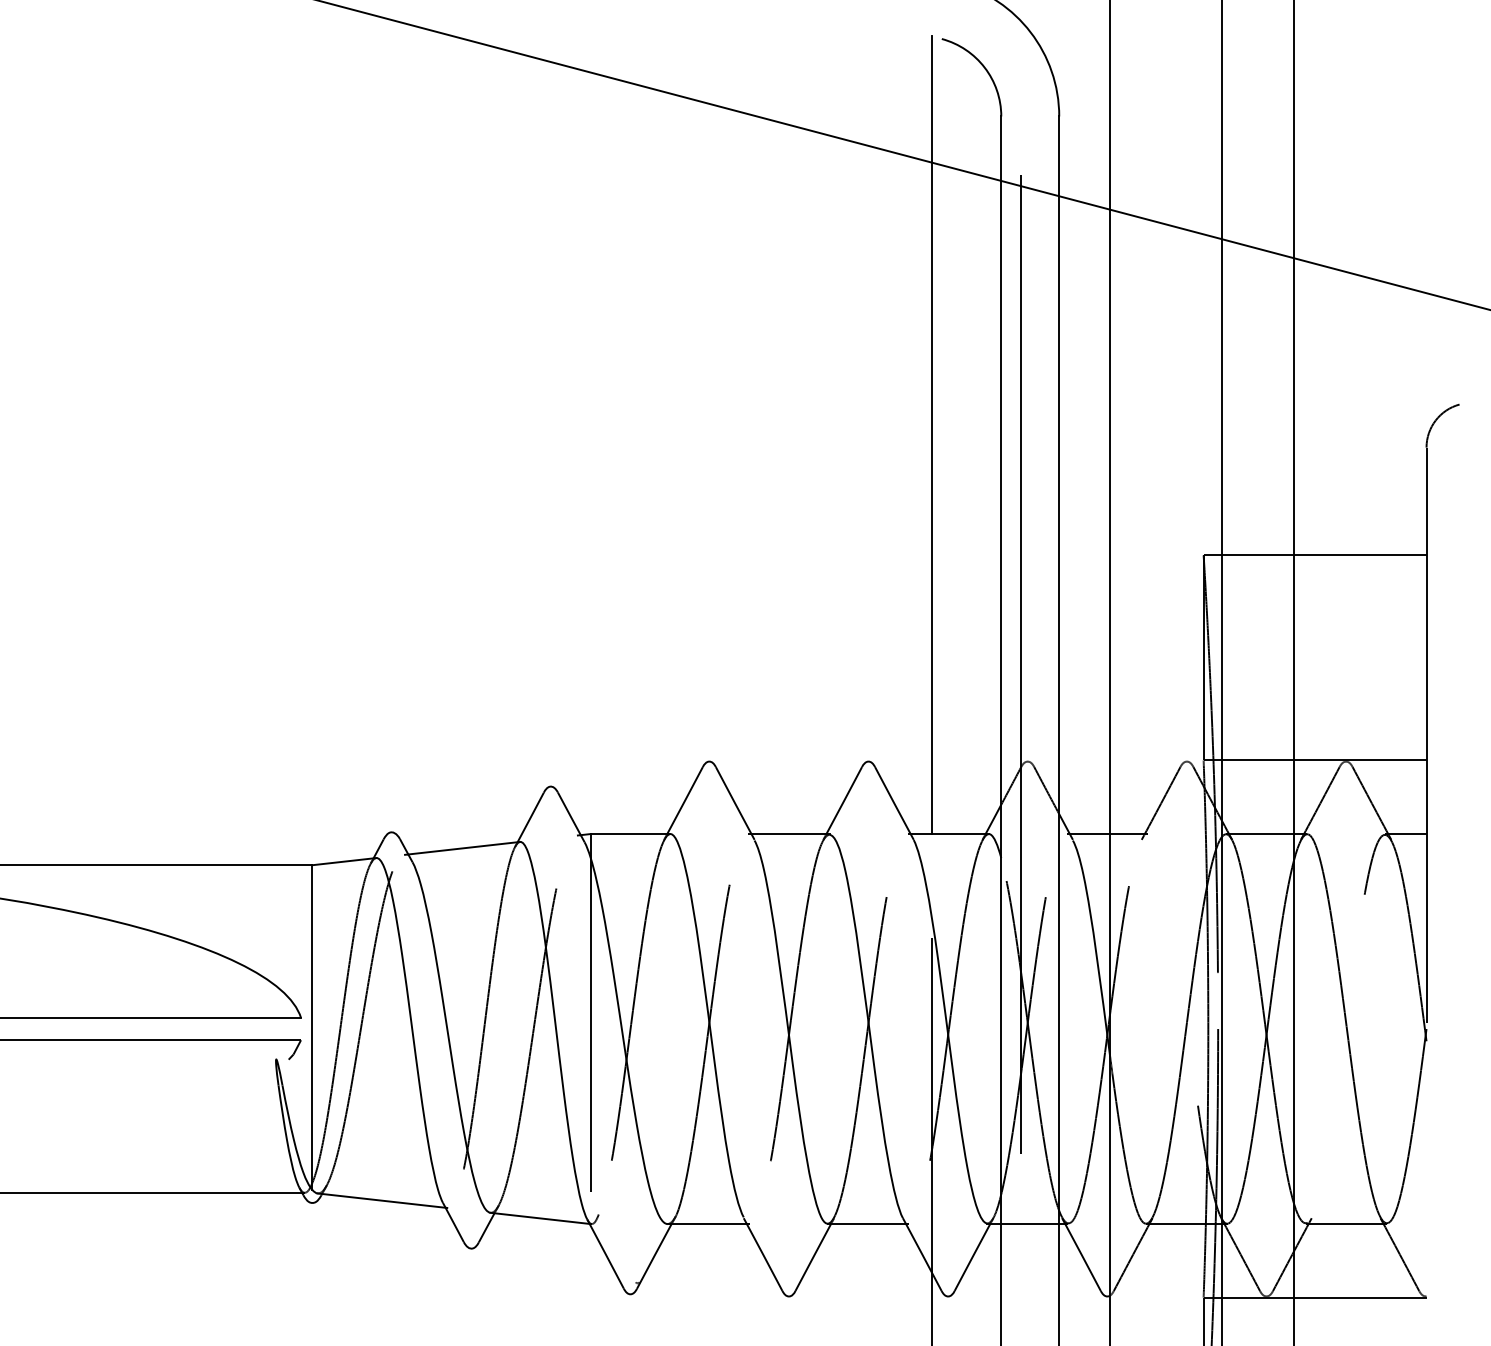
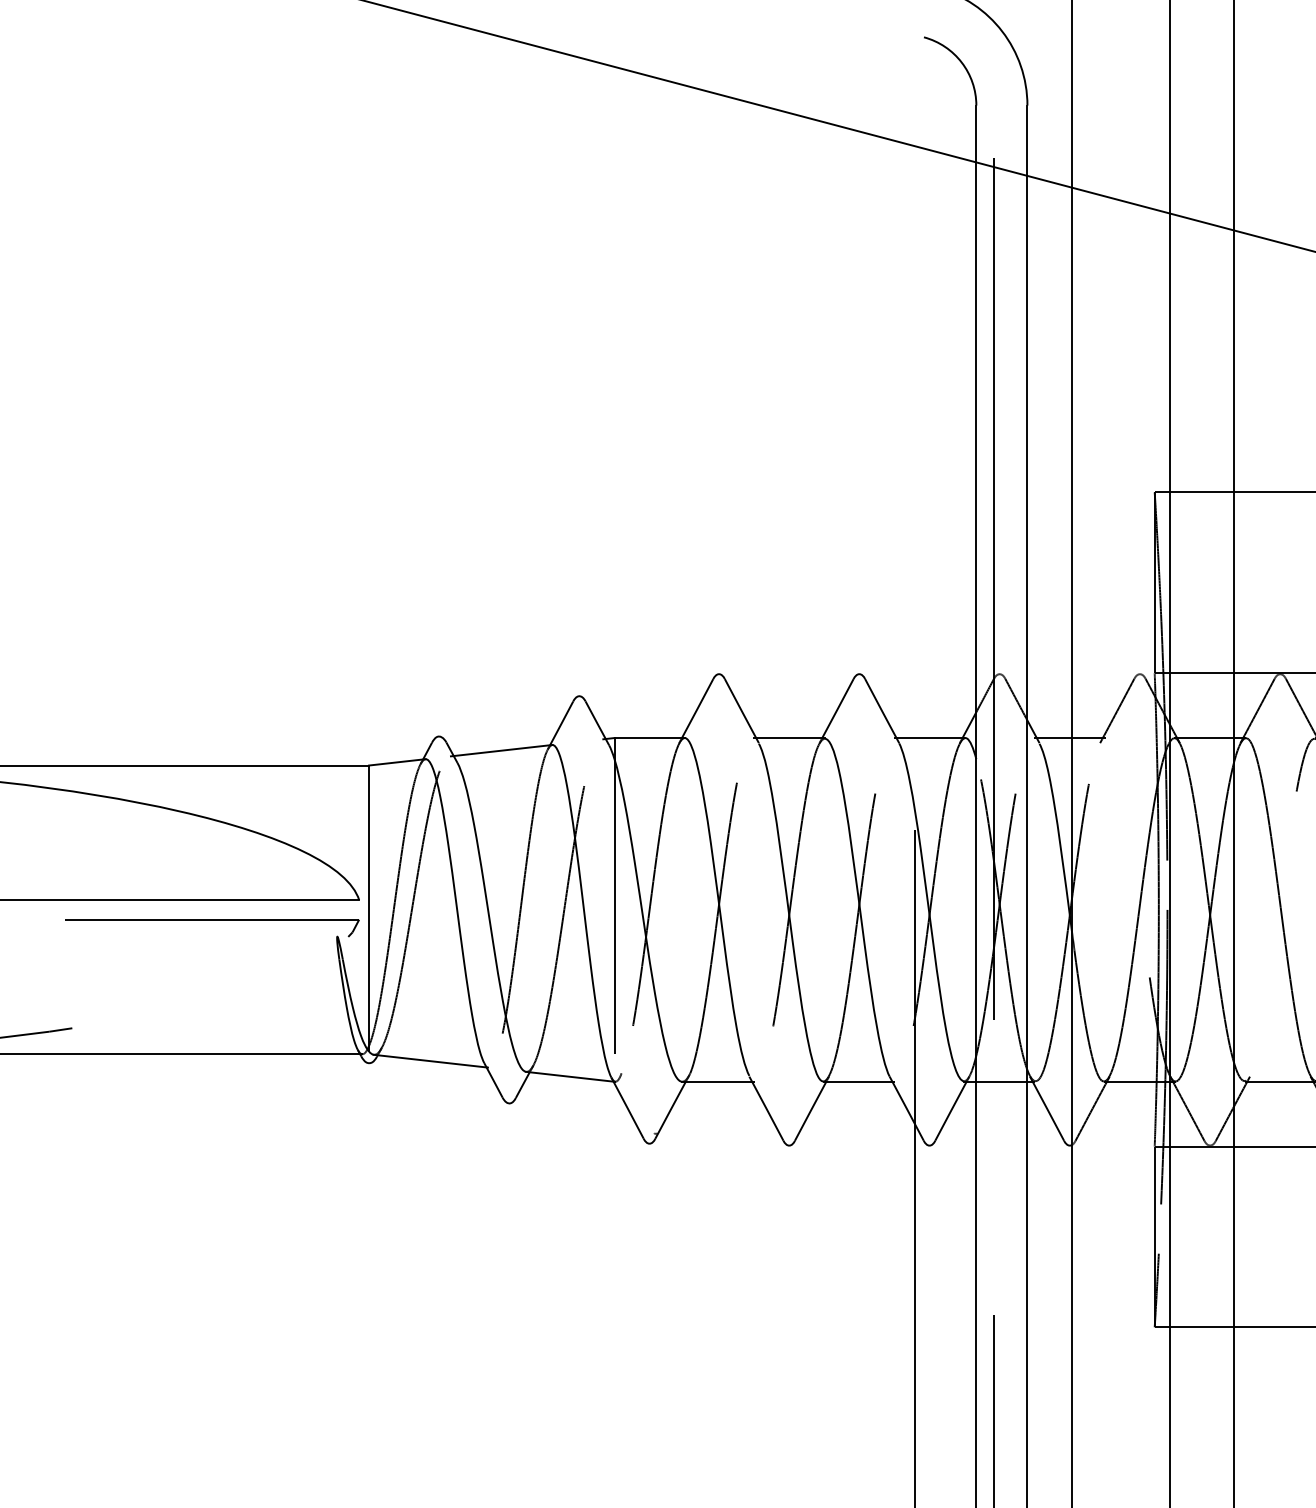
line: (932, 435) -> (915, 386), removed

